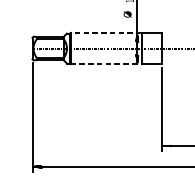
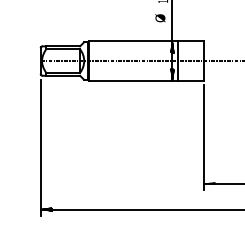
line: (106, 32) -> (133, 41), dashed -> solid
line: (106, 64) -> (133, 80), dashed -> solid

